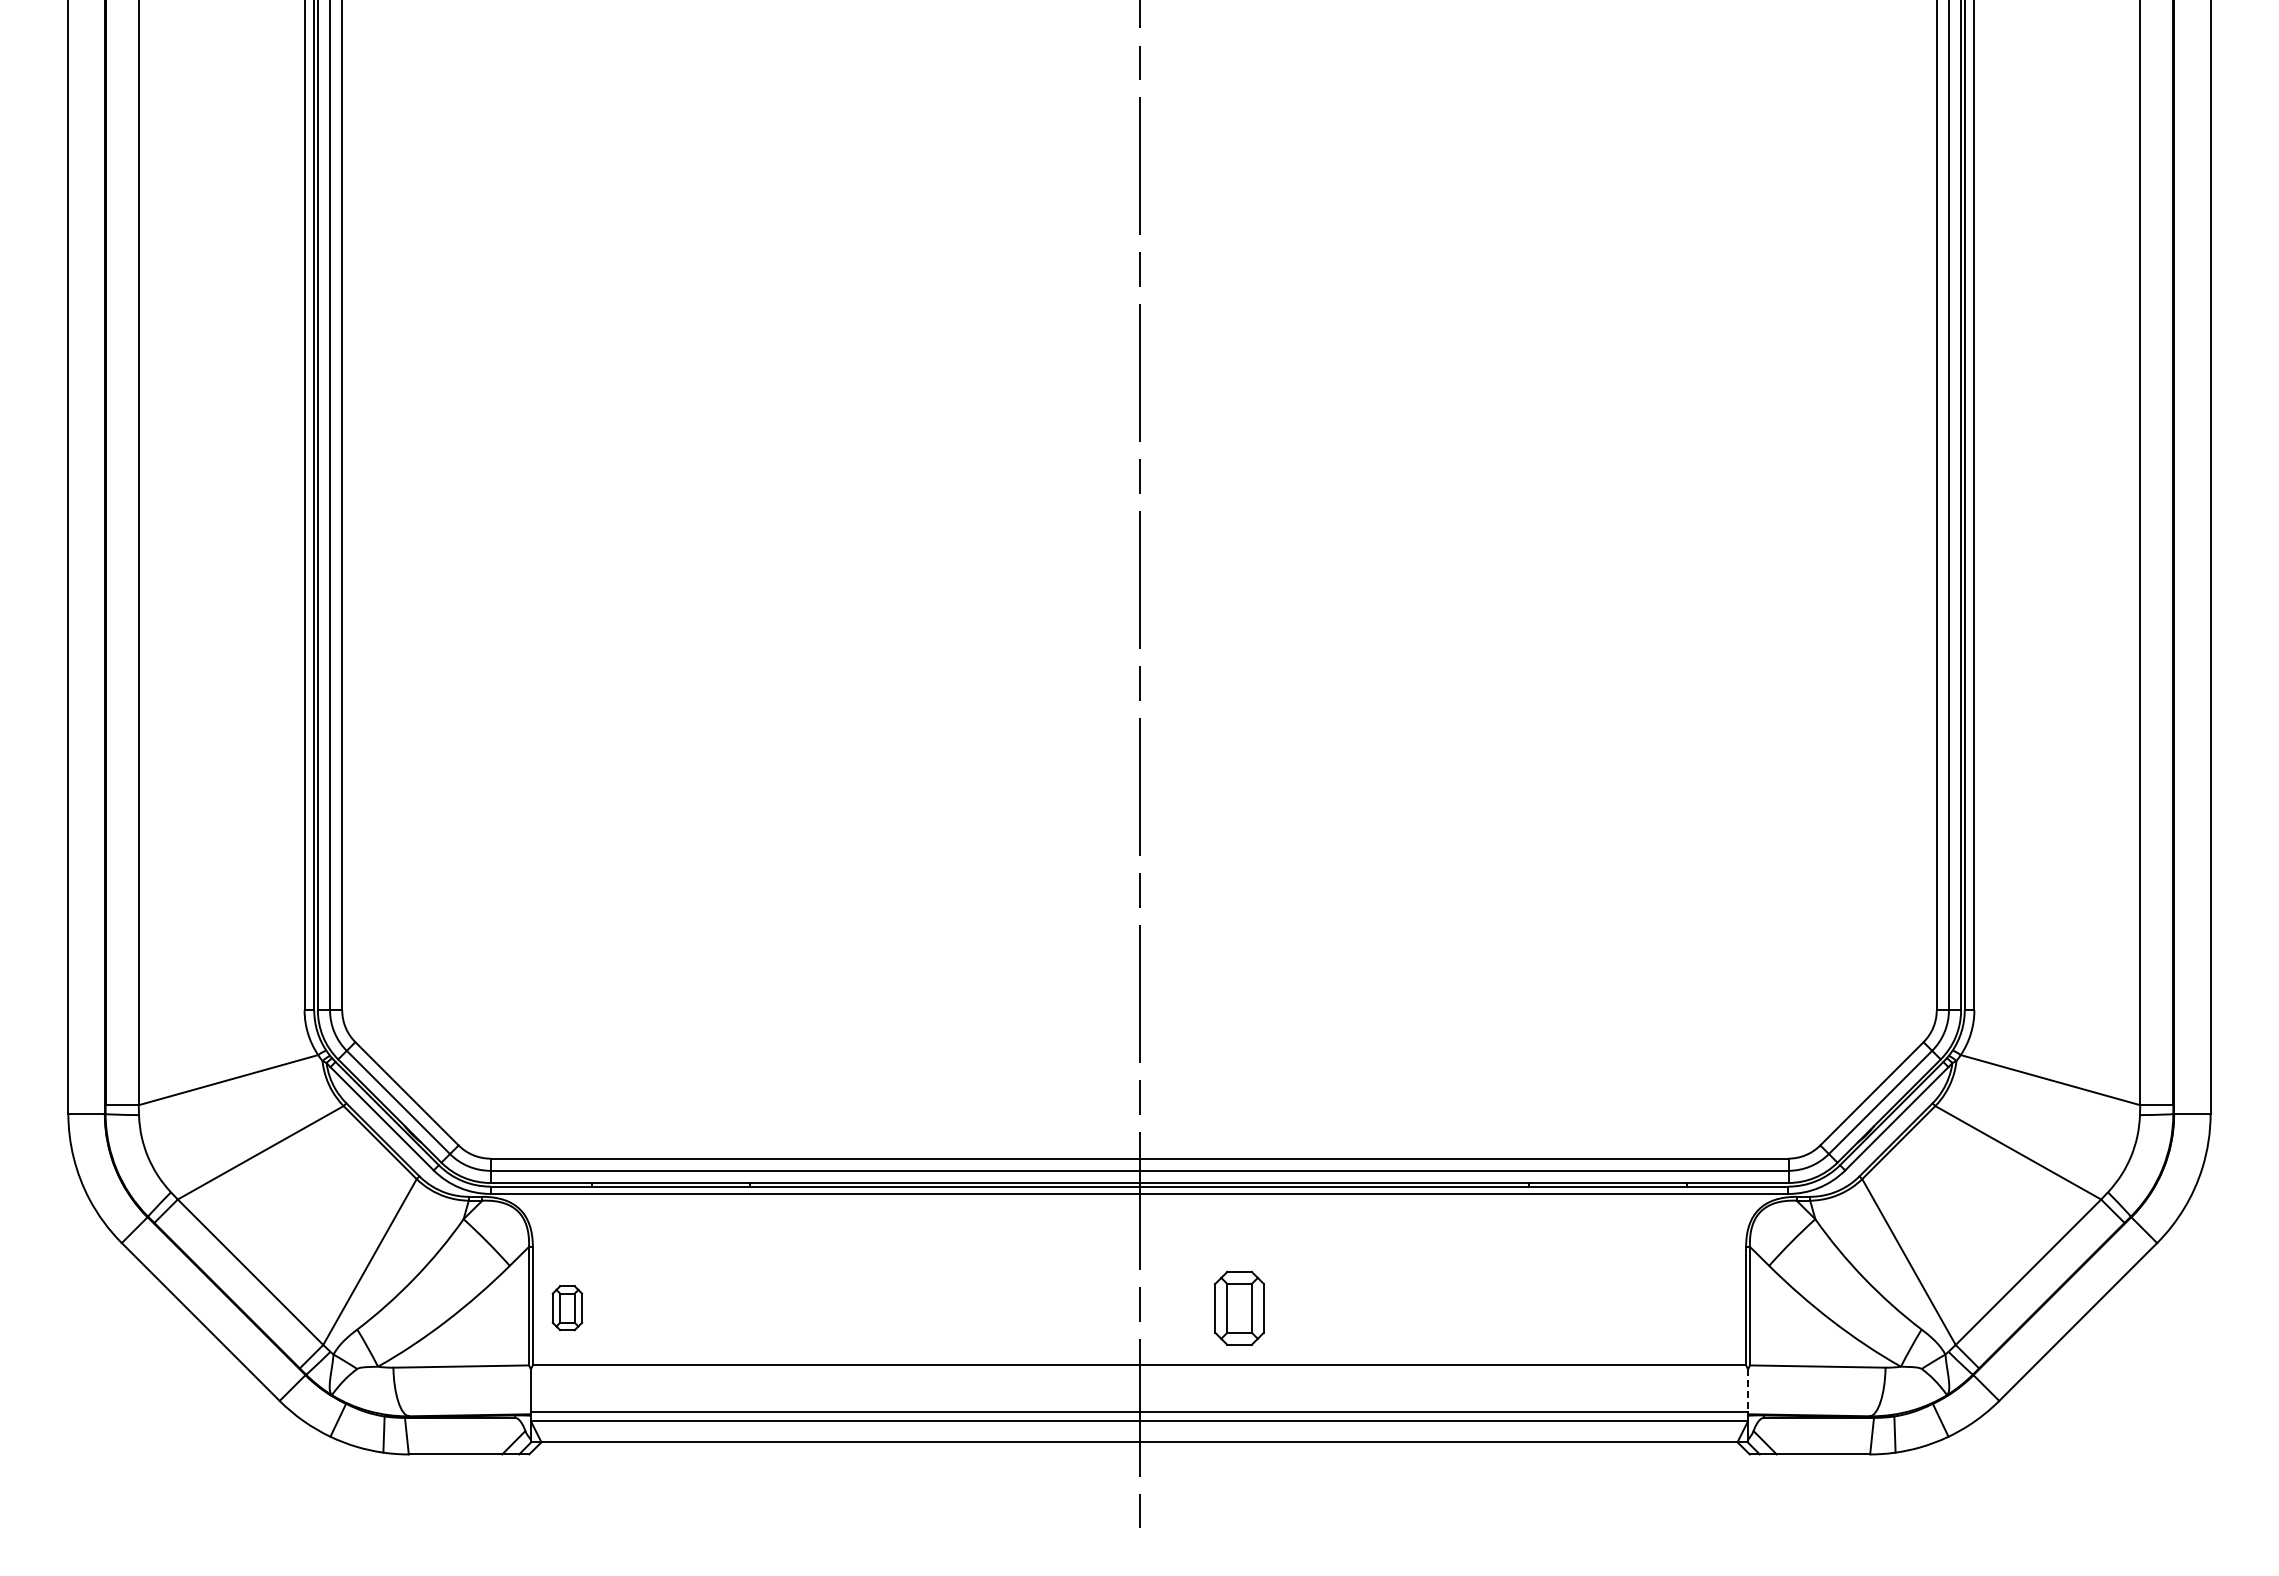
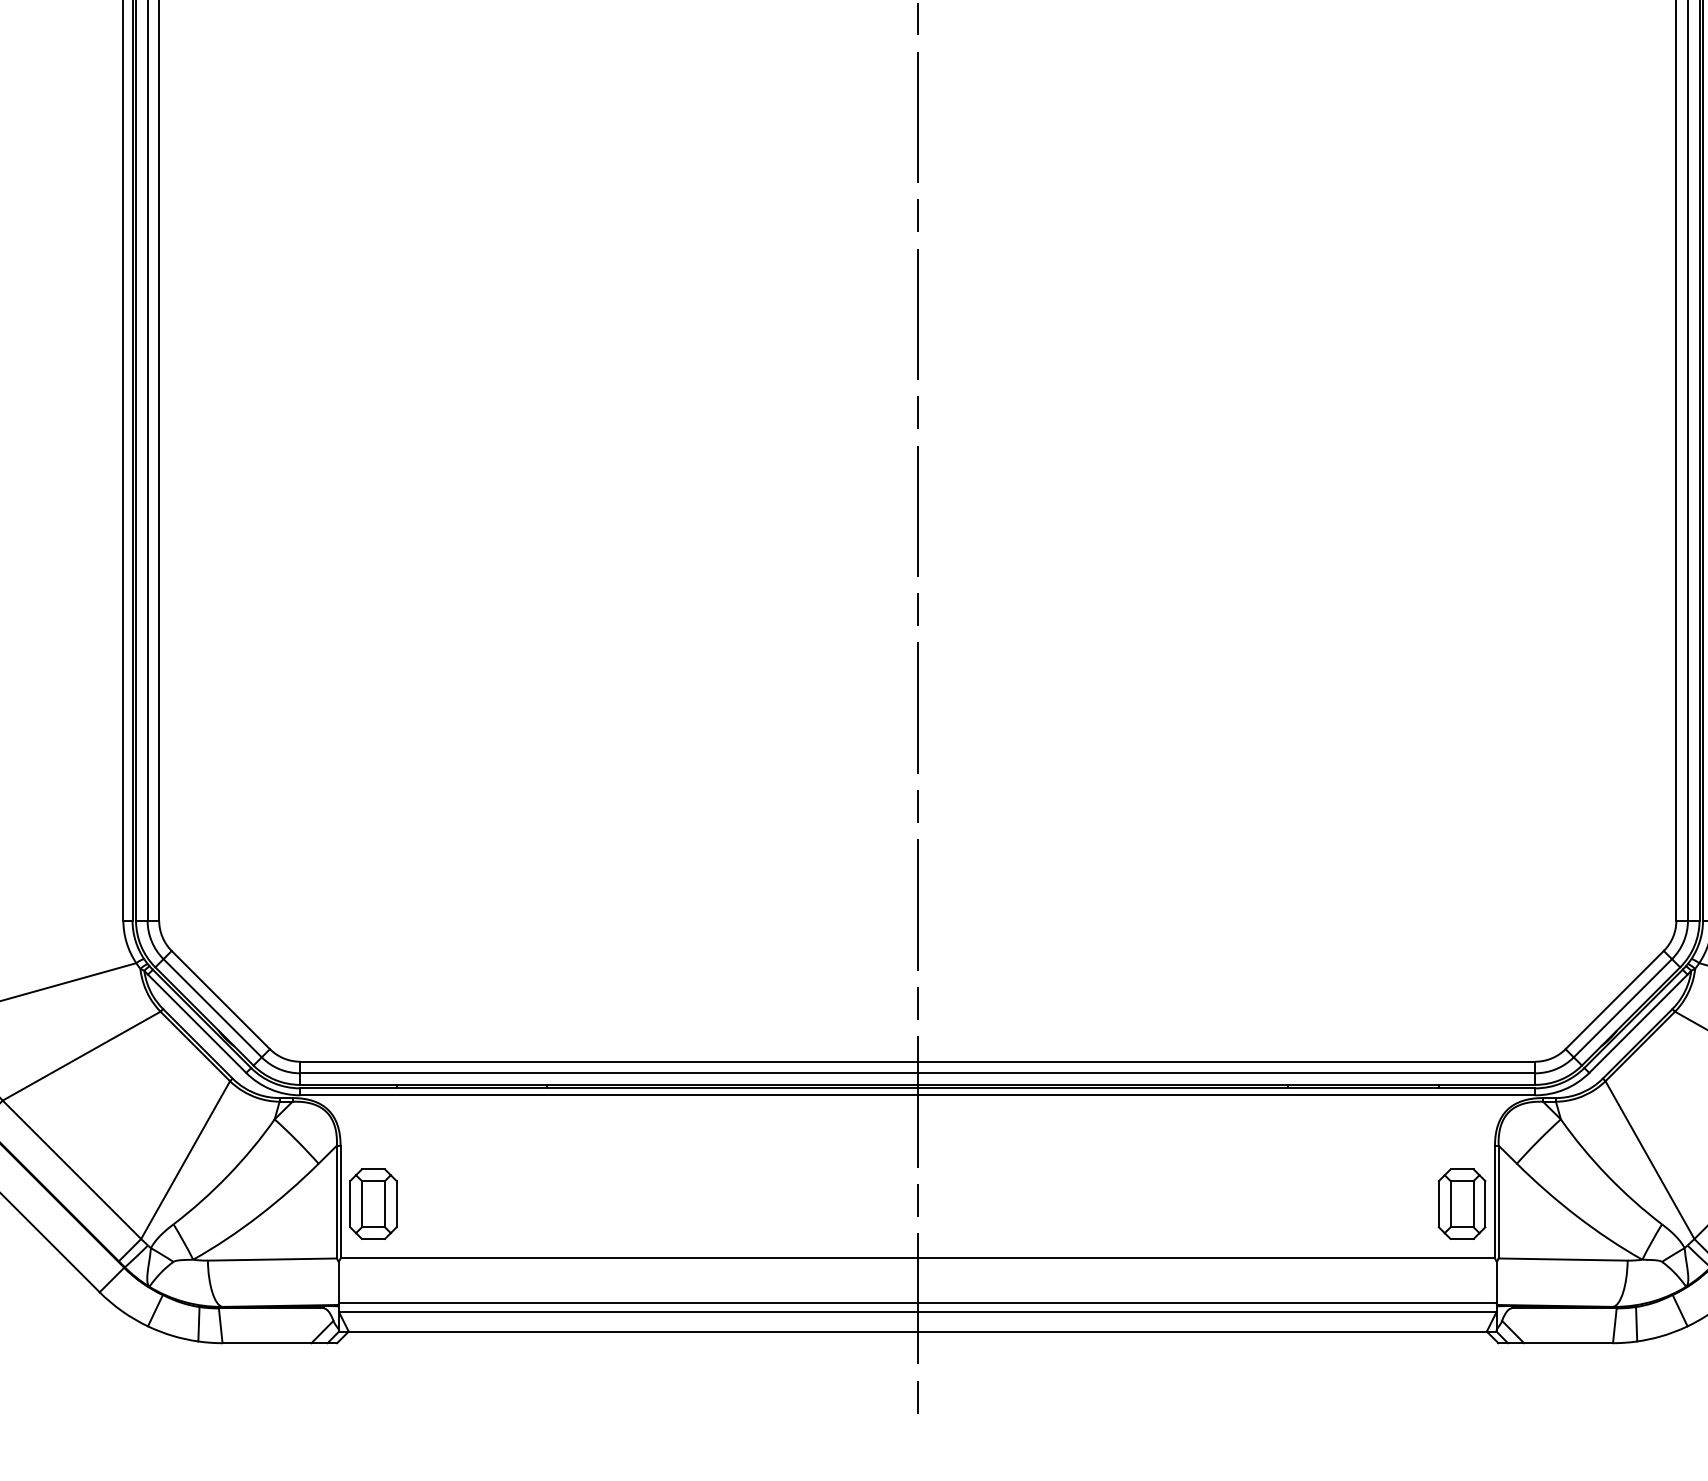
part: (567, 1307) -> (373, 1203), size x1.67
part: (1239, 1307) -> (1462, 1203), moved
line: (1748, 1391) -> (1497, 1283), dashed -> solid

